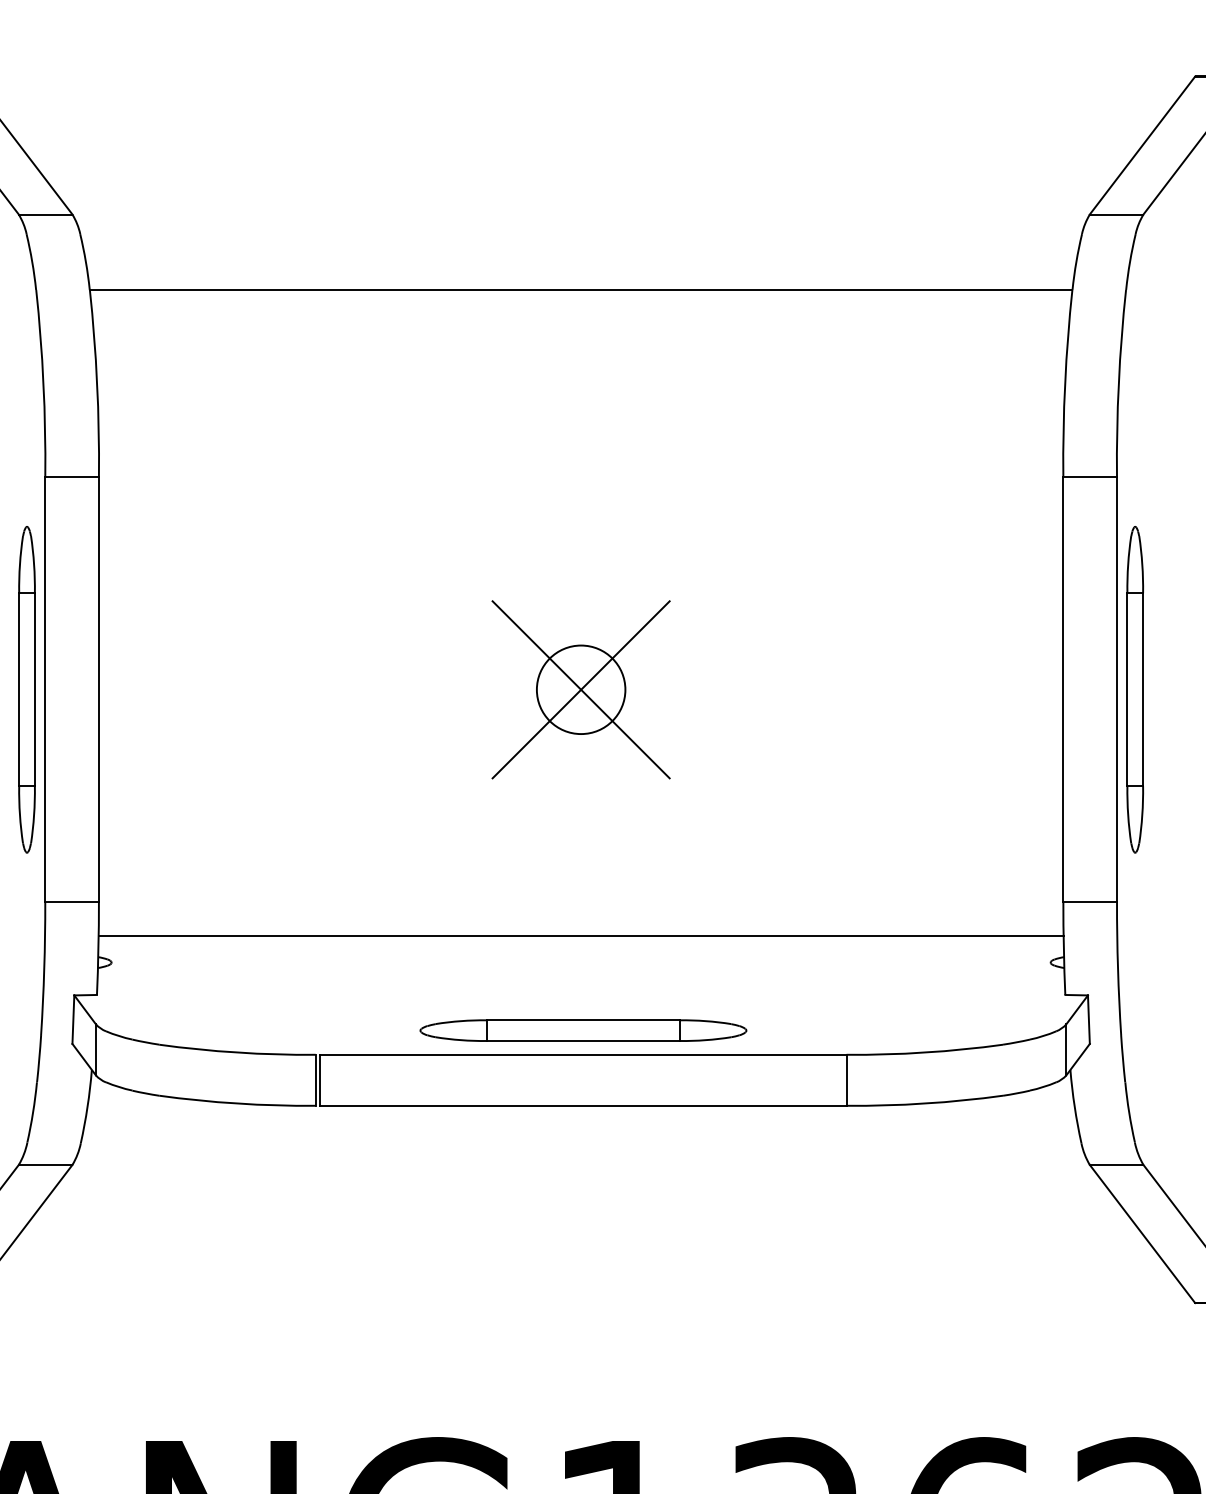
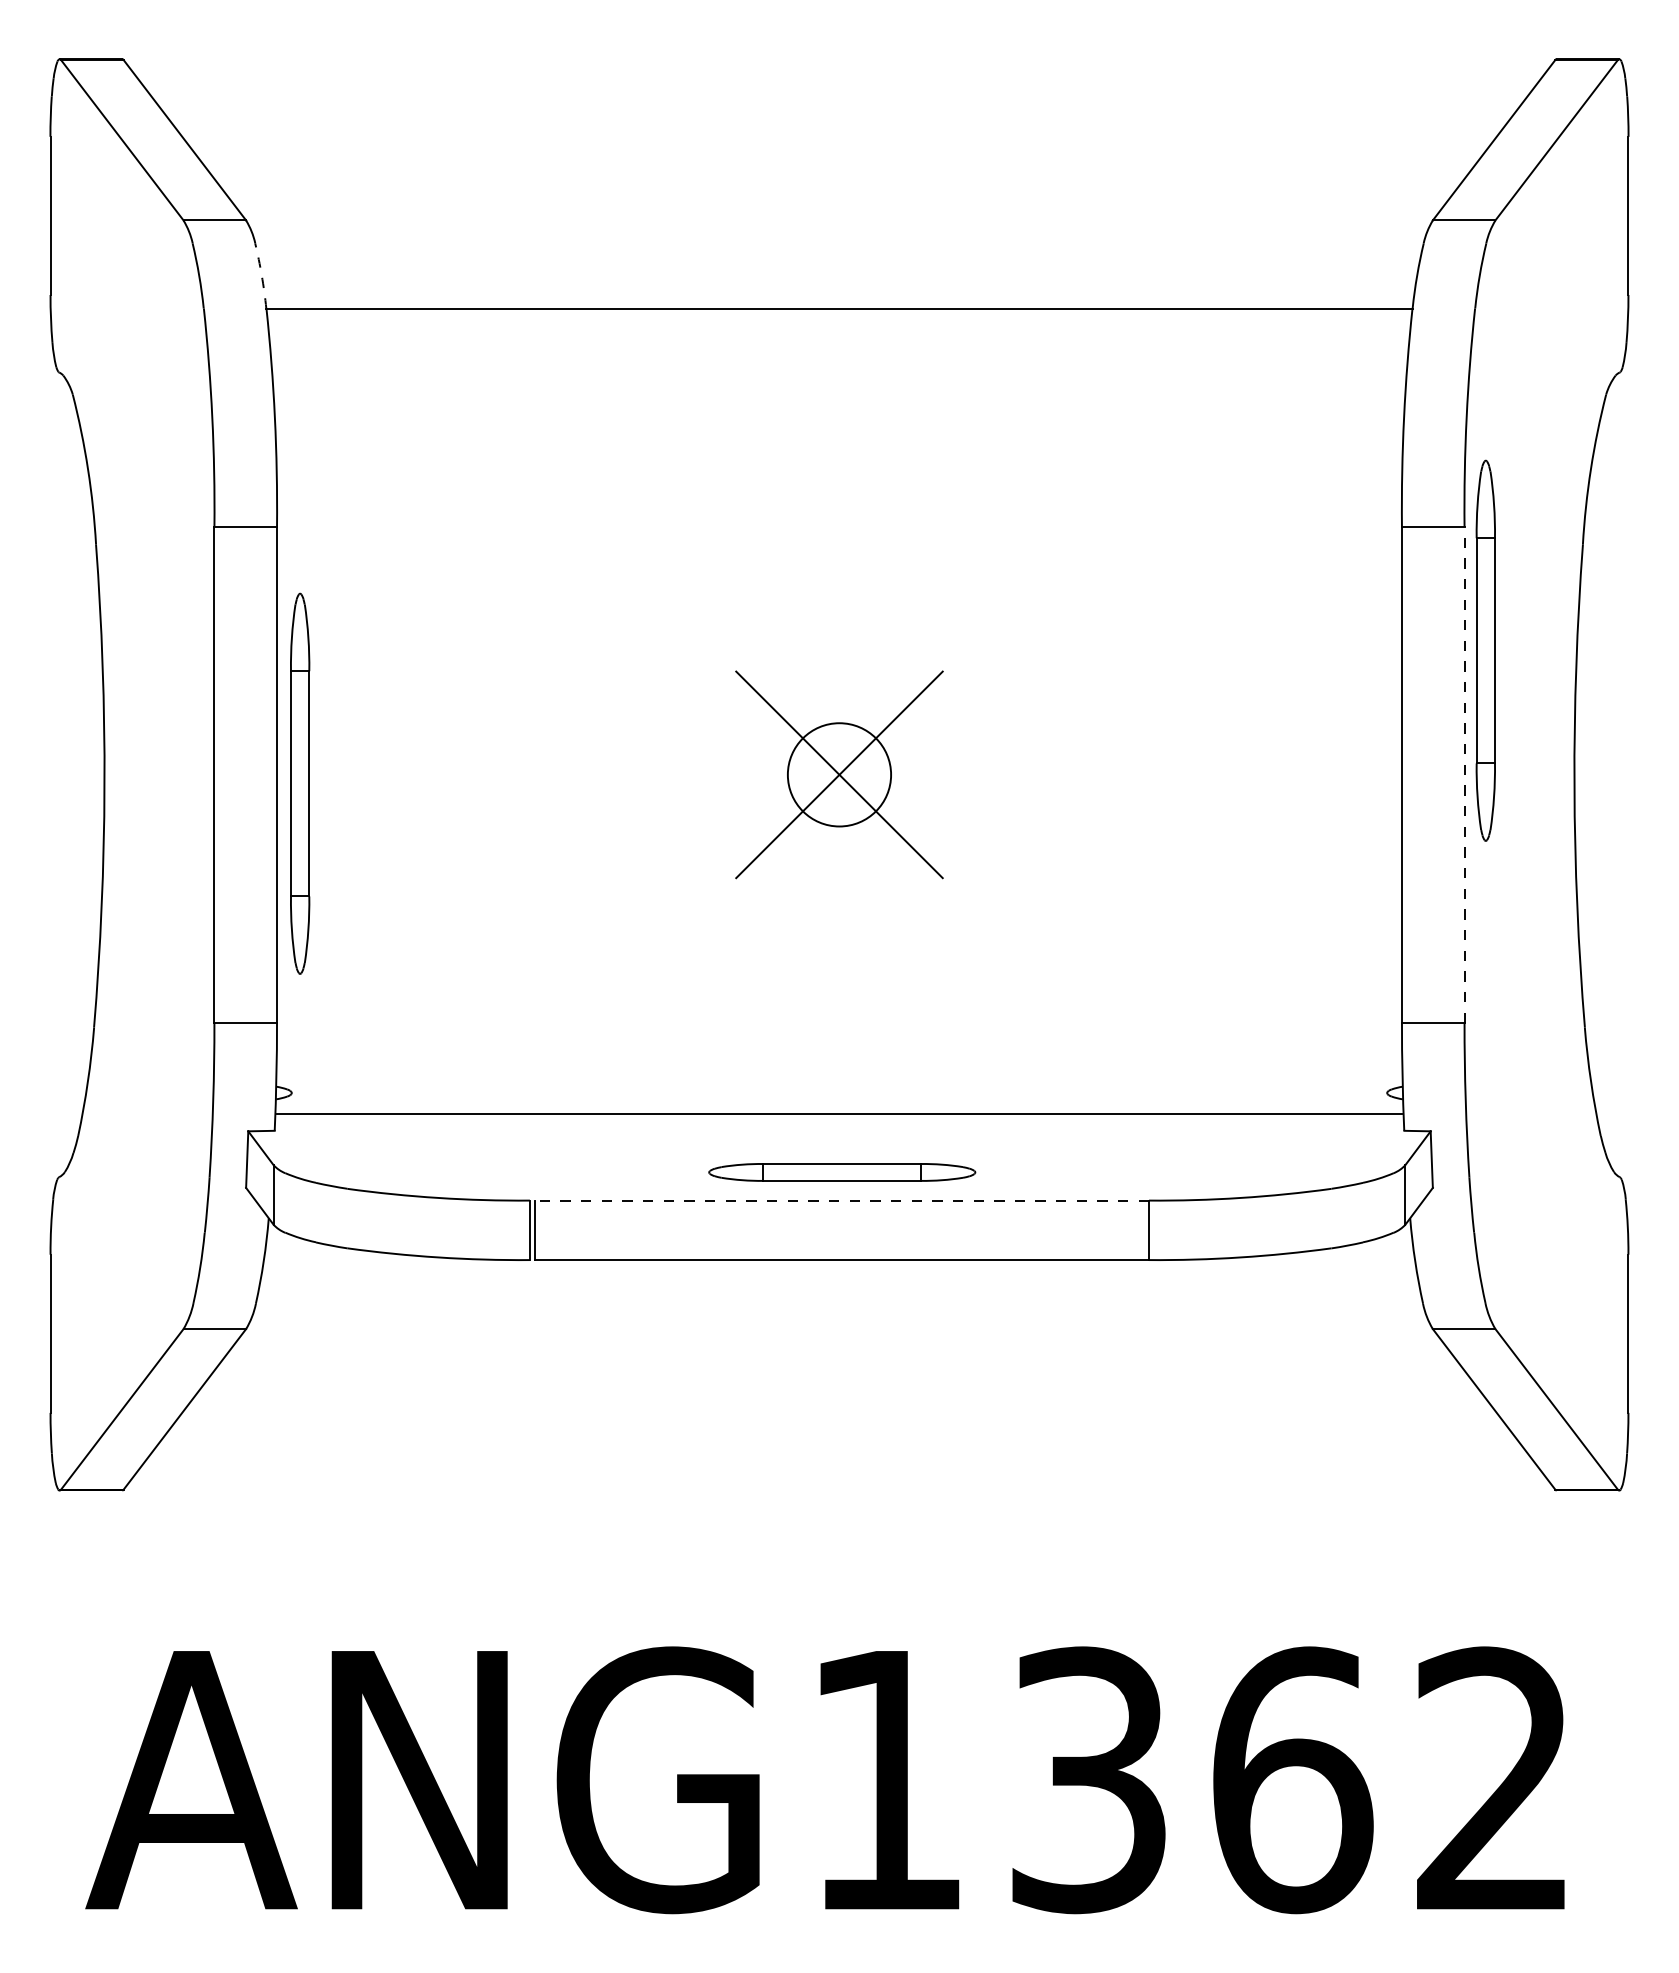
arc: (85, 261) -> (261, 275), solid -> dashed
part: (27, 689) -> (300, 783), moved
line: (1116, 689) -> (1464, 774), solid -> dashed
part: (1134, 689) -> (1485, 650), moved
line: (581, 936) -> (839, 1114), moved
part: (583, 1030) -> (842, 1172), size x0.7
line: (583, 1054) -> (842, 1200), solid -> dashed

